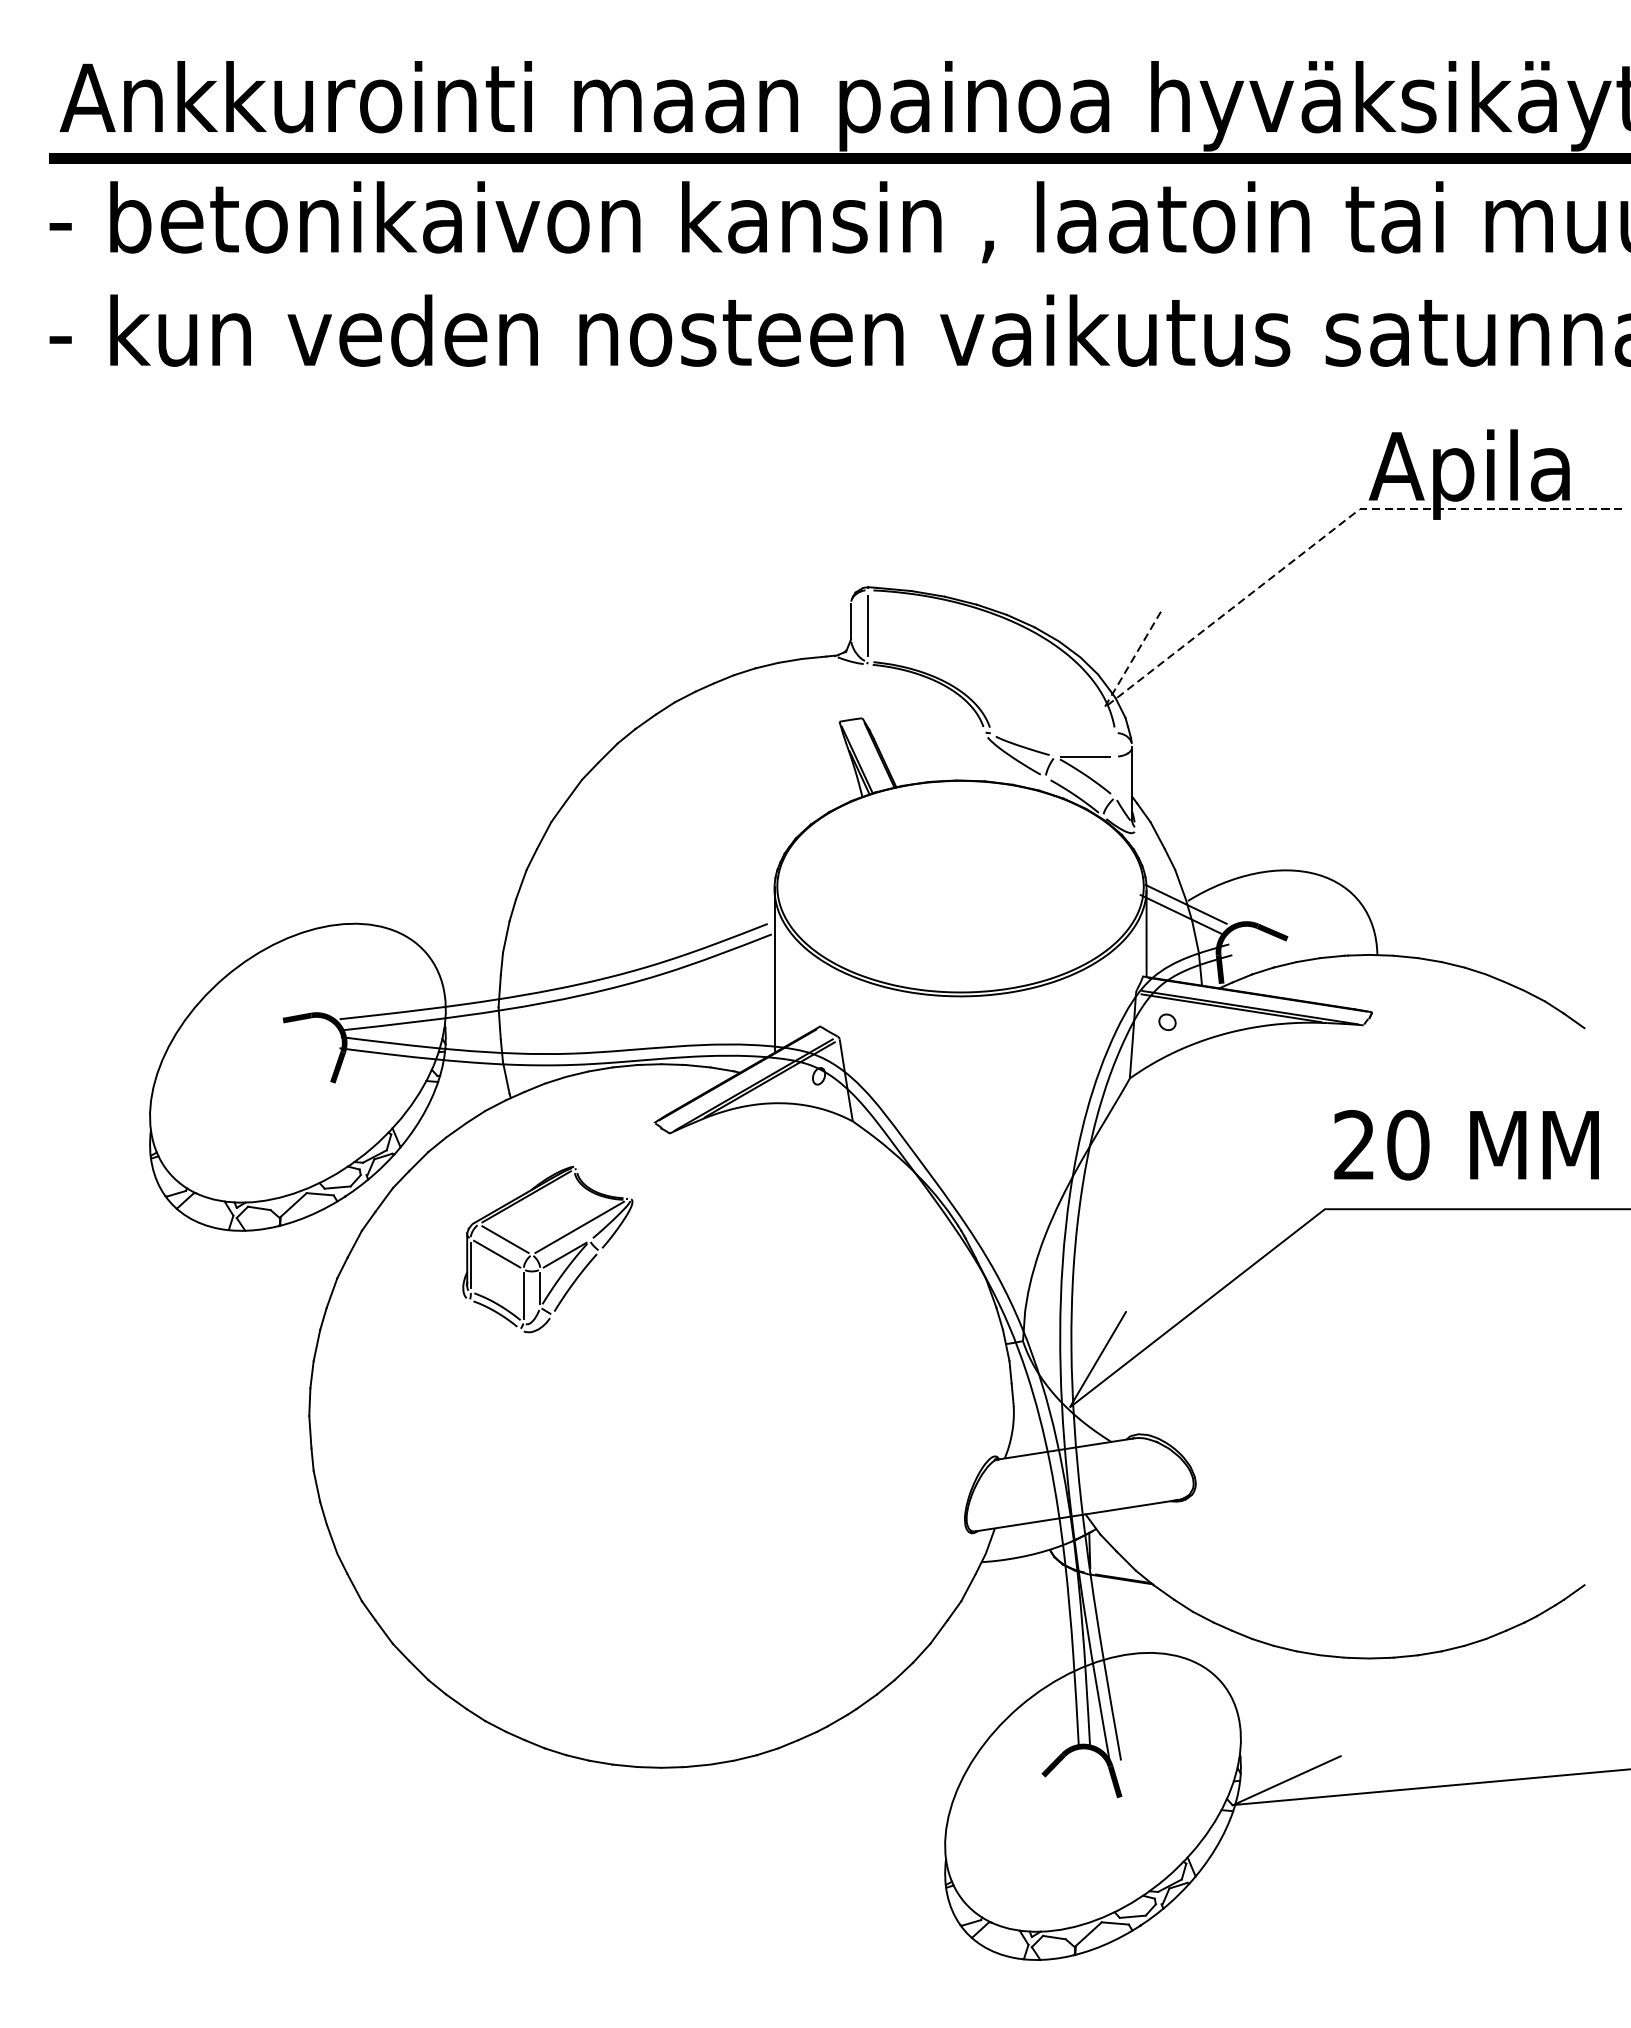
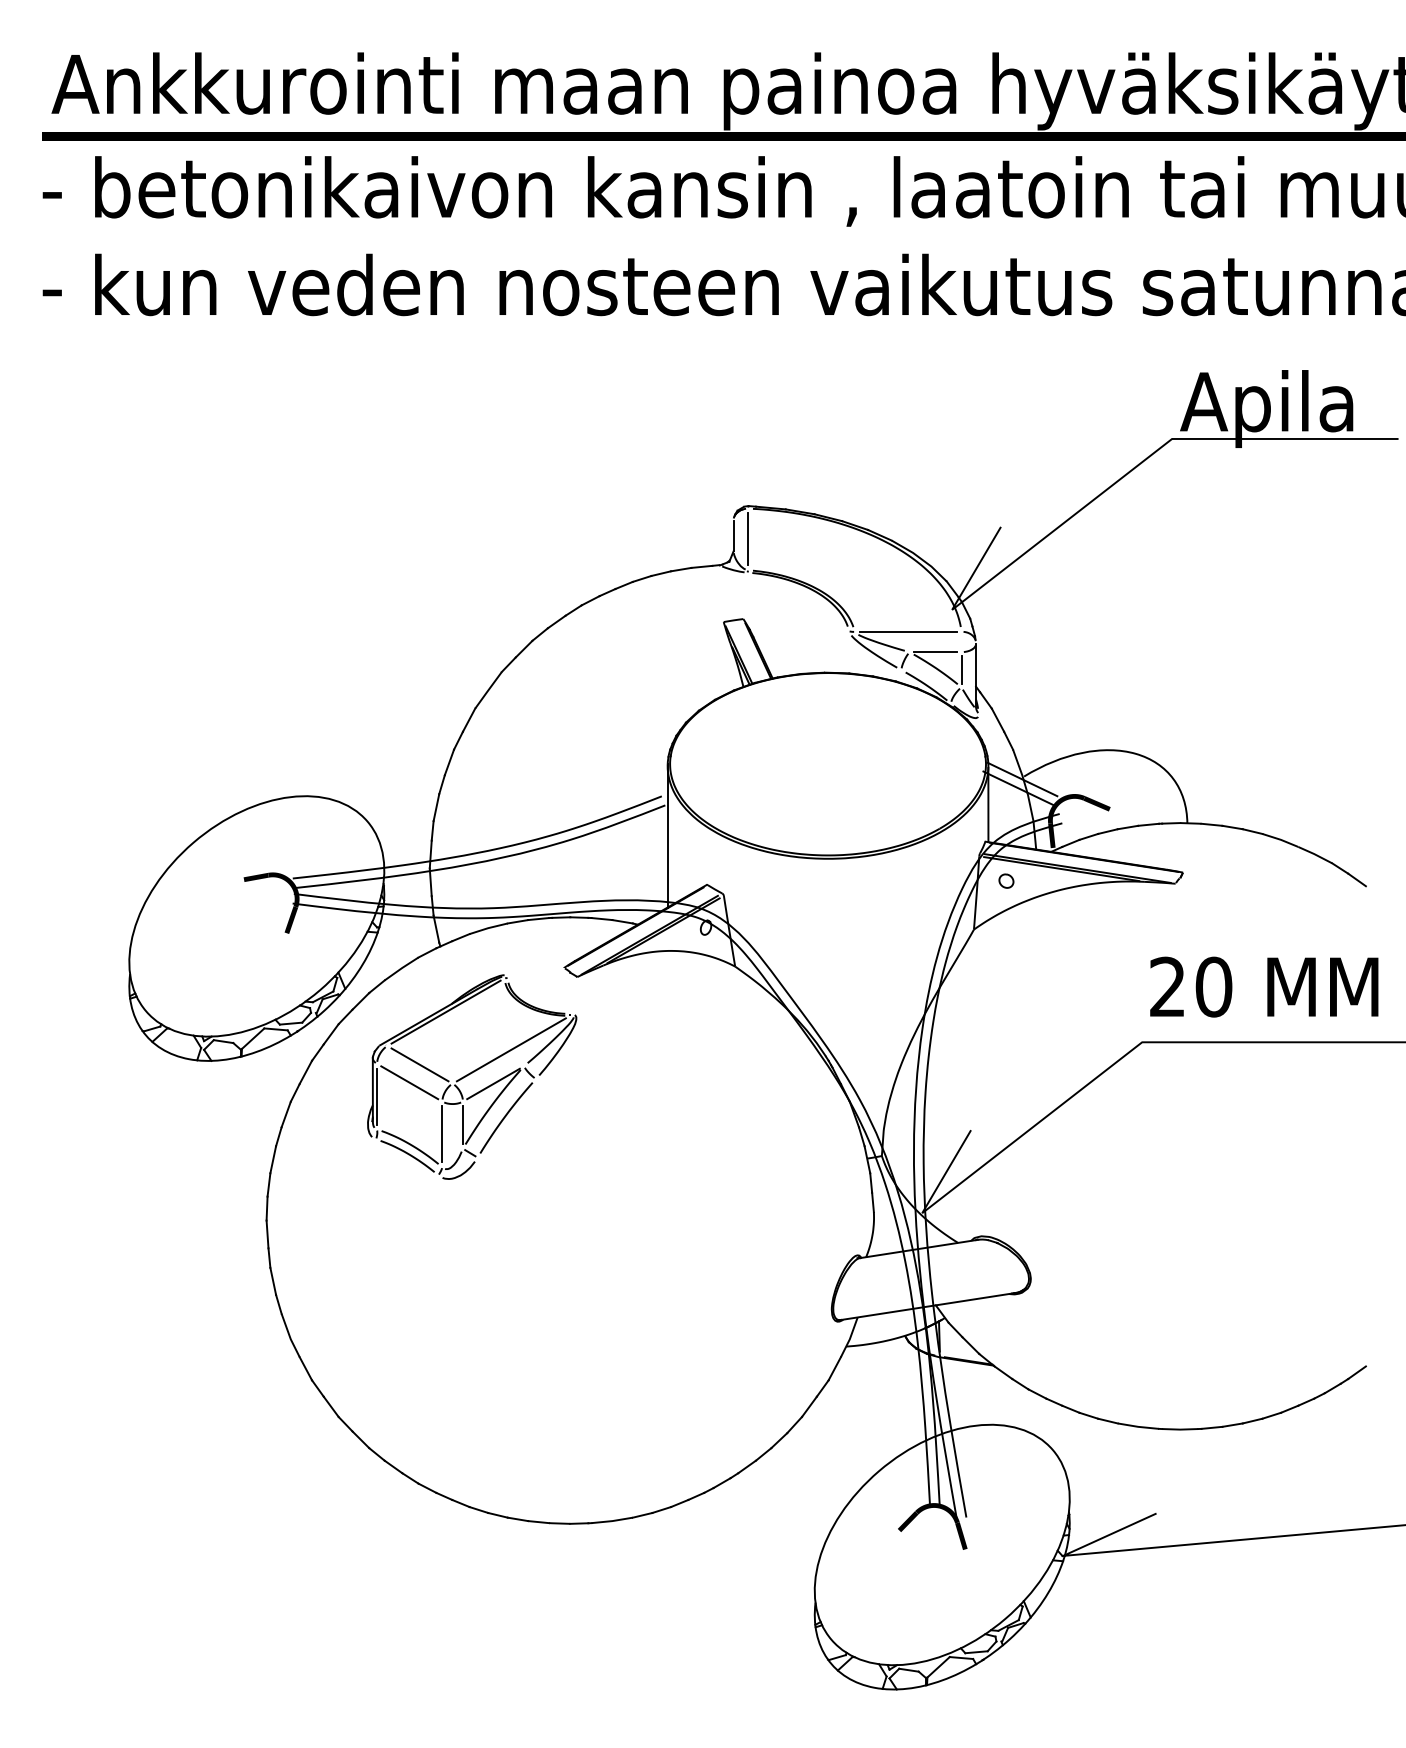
line: (1290, 562) -> (1112, 484), dashed -> solid
line: (1052, 732) -> (907, 631), added
line: (1115, 776) -> (961, 669), added
part: (548, 1248) -> (472, 1076), size x1.43

